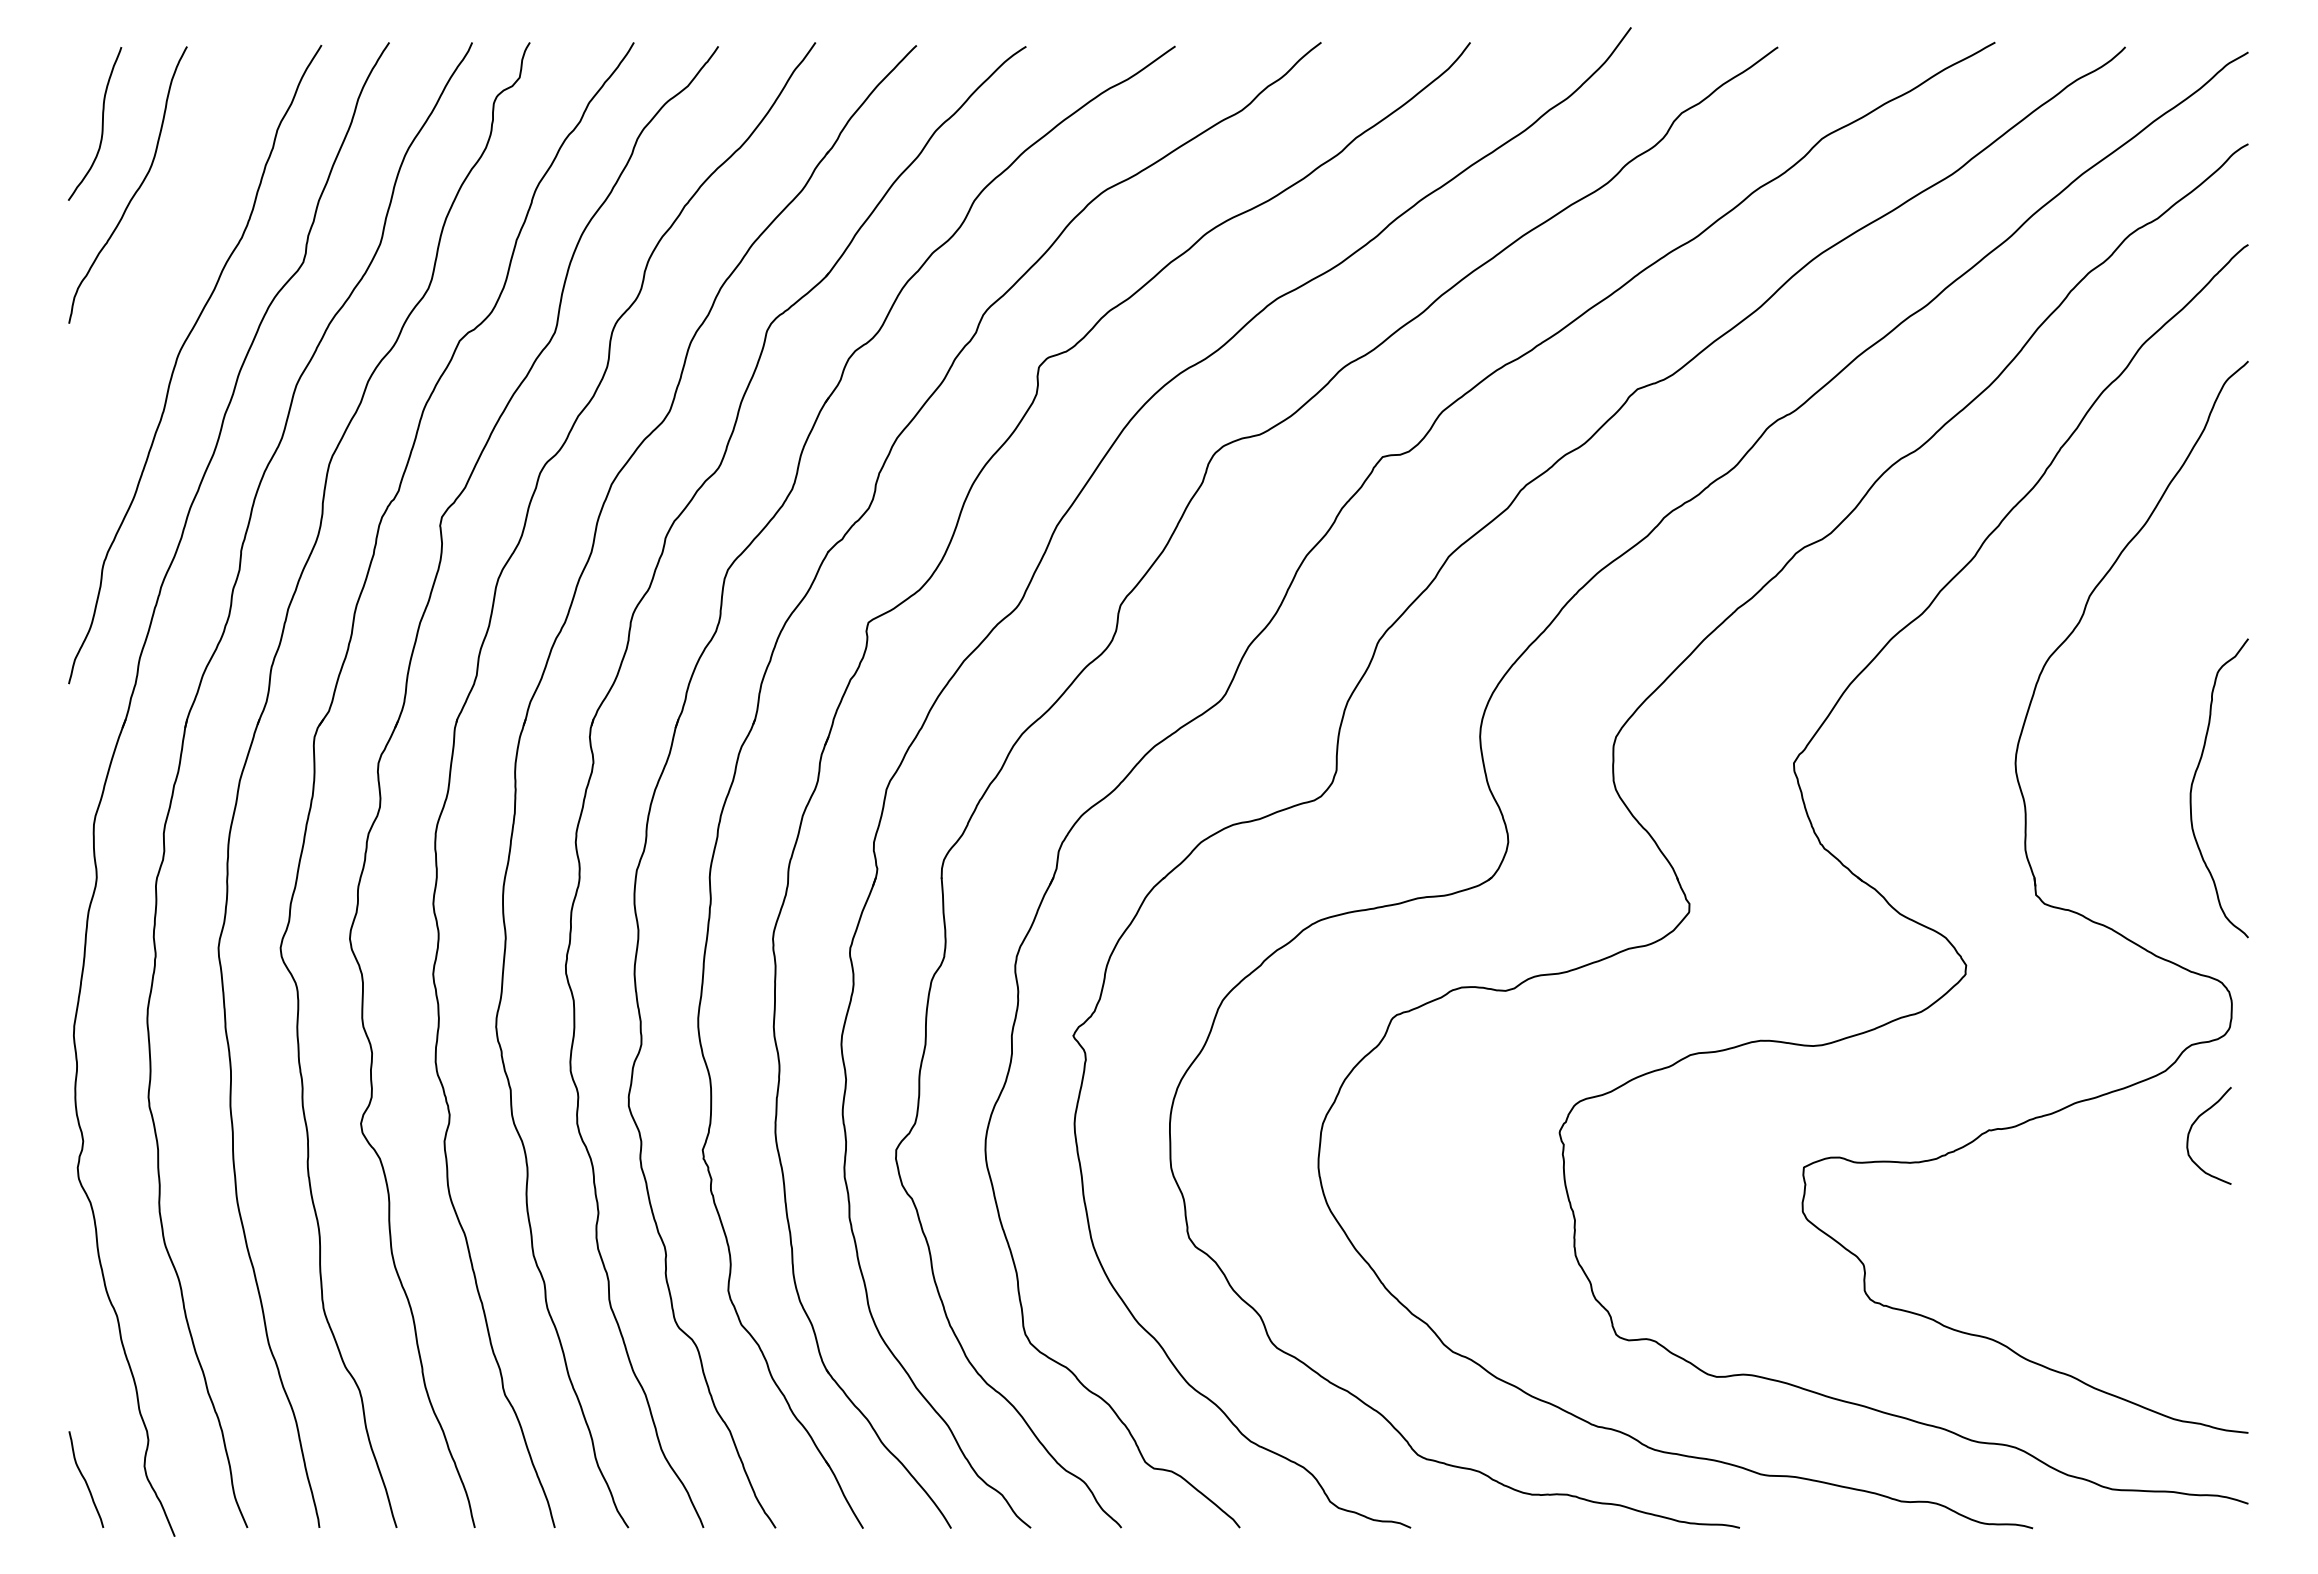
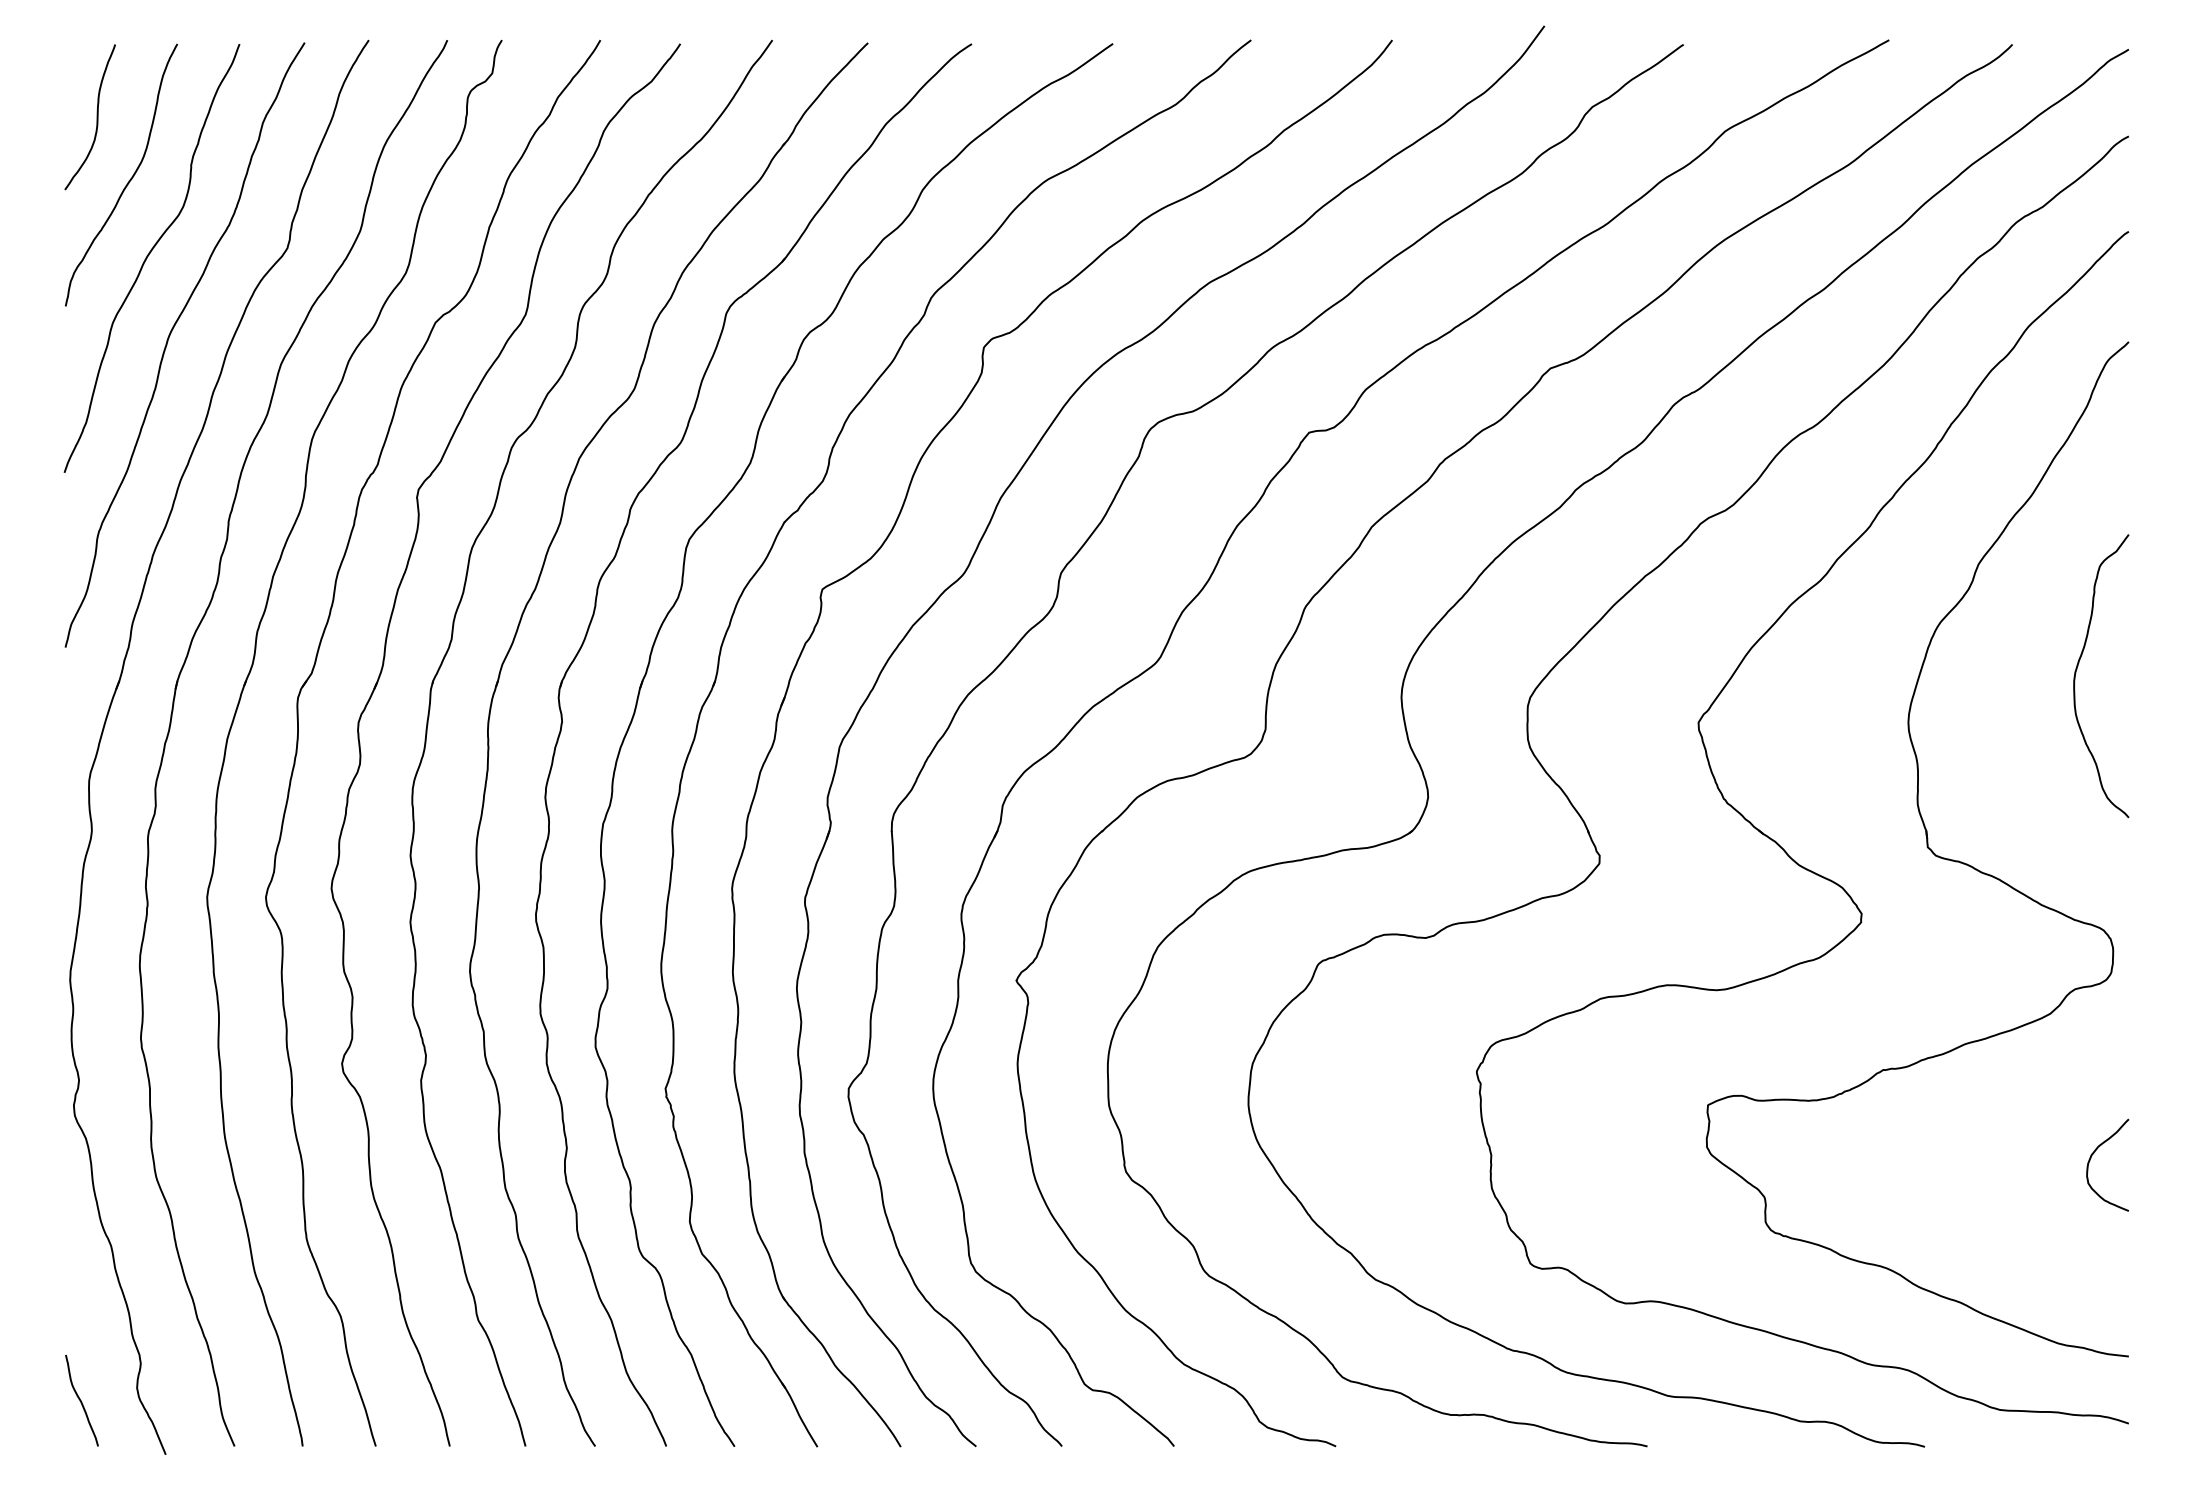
curve: (156, 271) -> (148, 256), added
curve: (2194, 780) -> (2077, 668), moved
curve: (2192, 1127) -> (2092, 1157), moved

